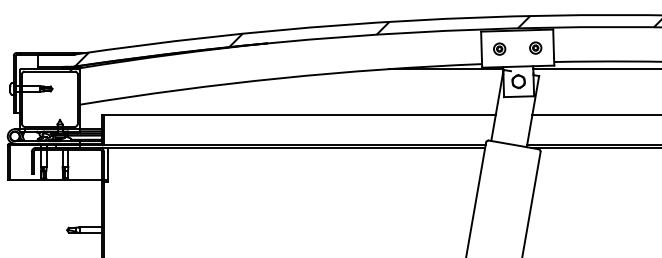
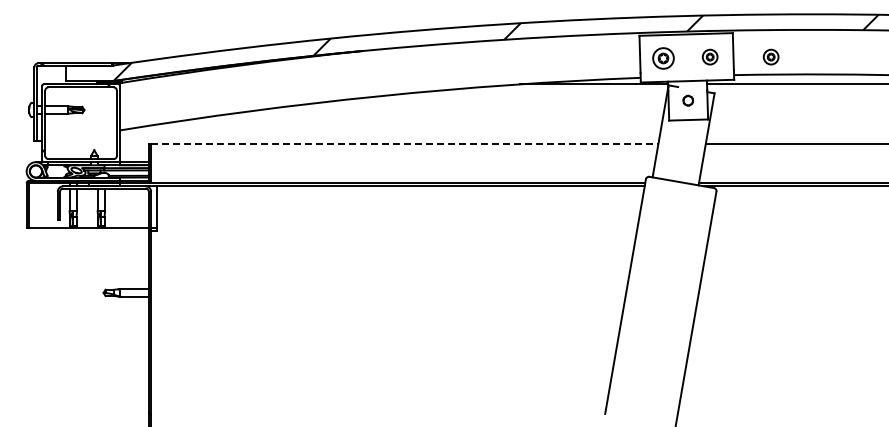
part: (582, 47) -> (770, 56), added
part: (499, 49) -> (663, 58), size x1.4
part: (518, 81) -> (688, 100), size x0.6
line: (299, 115) -> (404, 144), solid -> dashed

